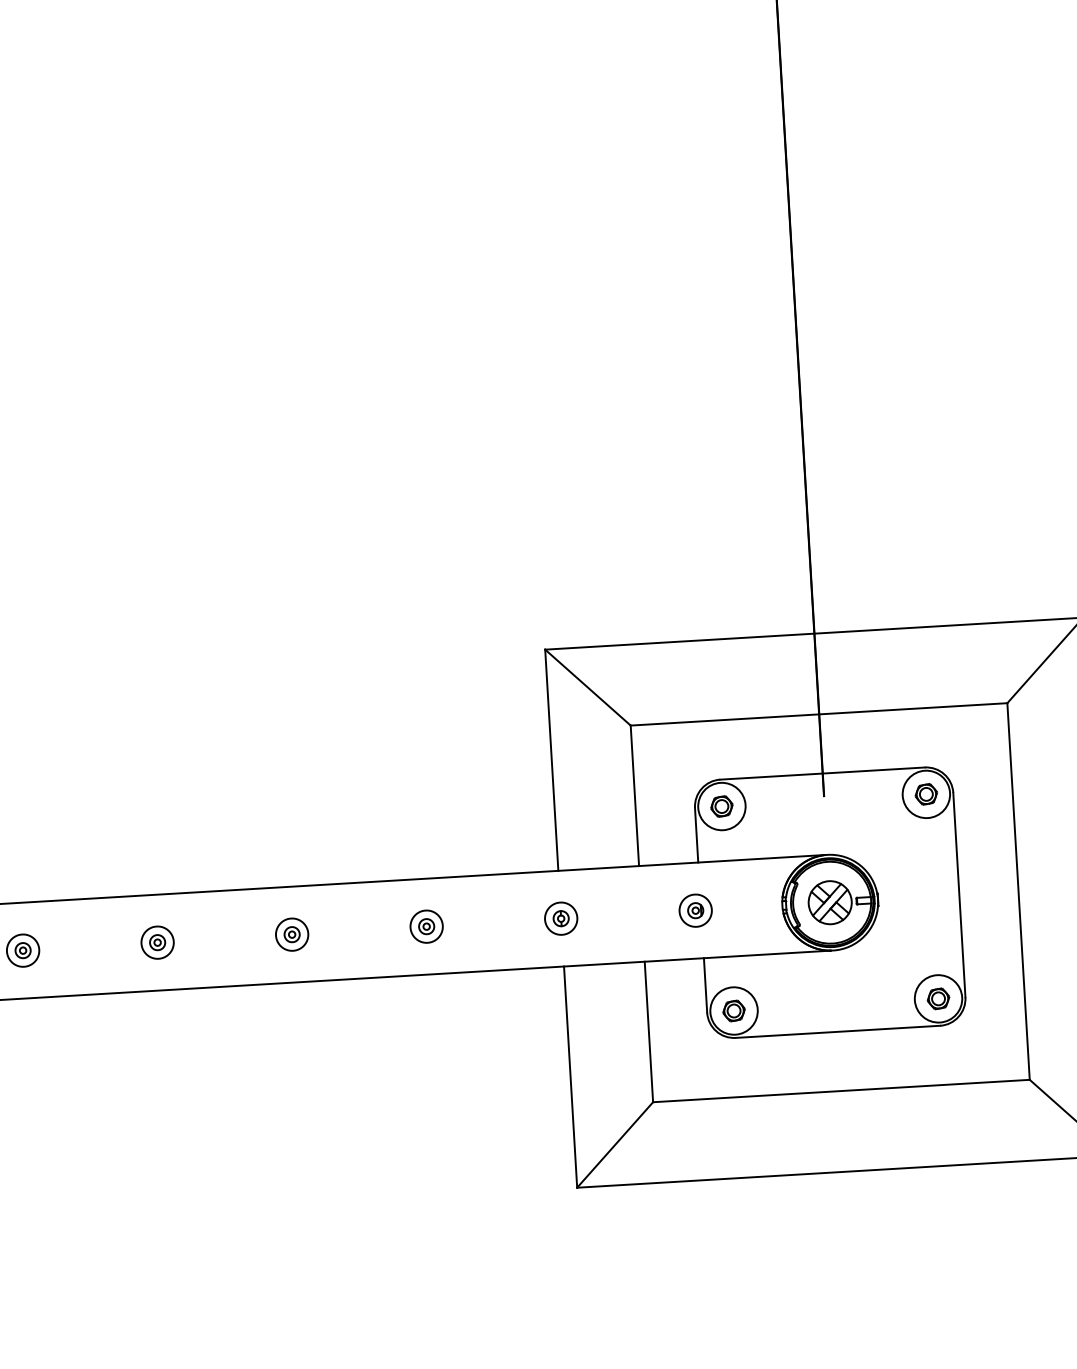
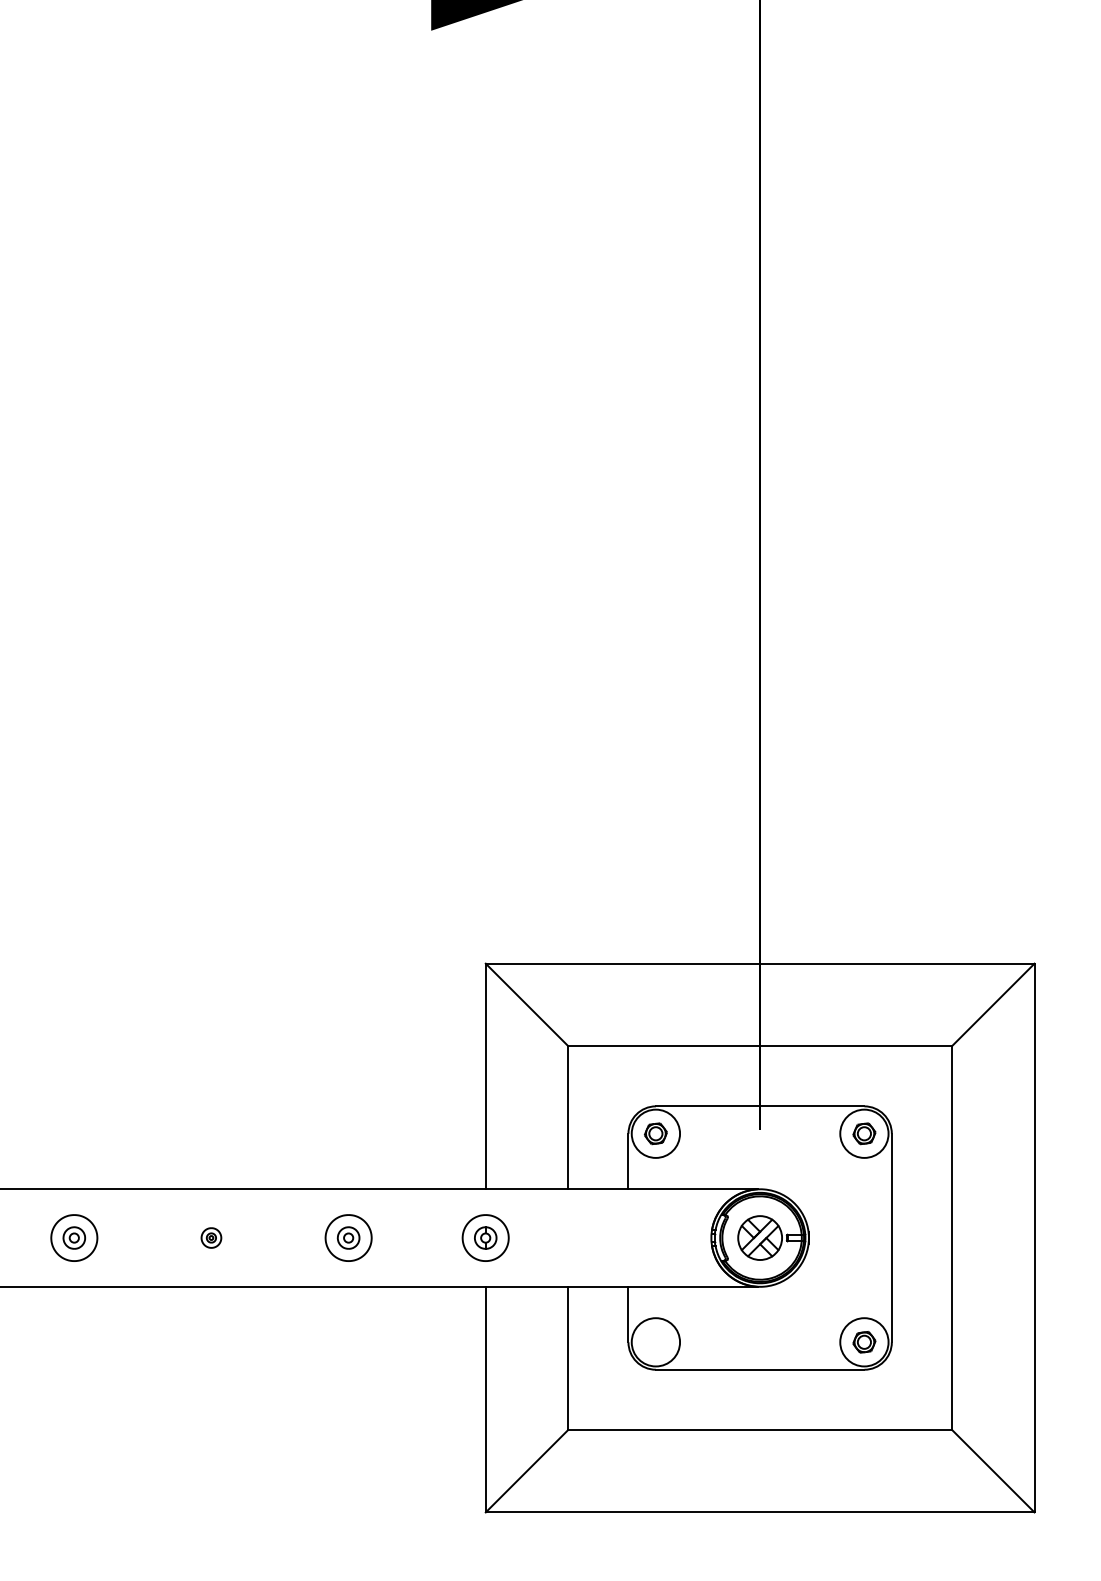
part: (695, 910) -> (622, 1237), removed
part: (560, 918) -> (485, 1237), size x1.4
part: (426, 926) -> (348, 1237), size x1.4
part: (292, 934) -> (211, 1237), size x0.6
part: (156, 942) -> (73, 1237), size x1.4
part: (733, 1011) -> (655, 1342), removed

